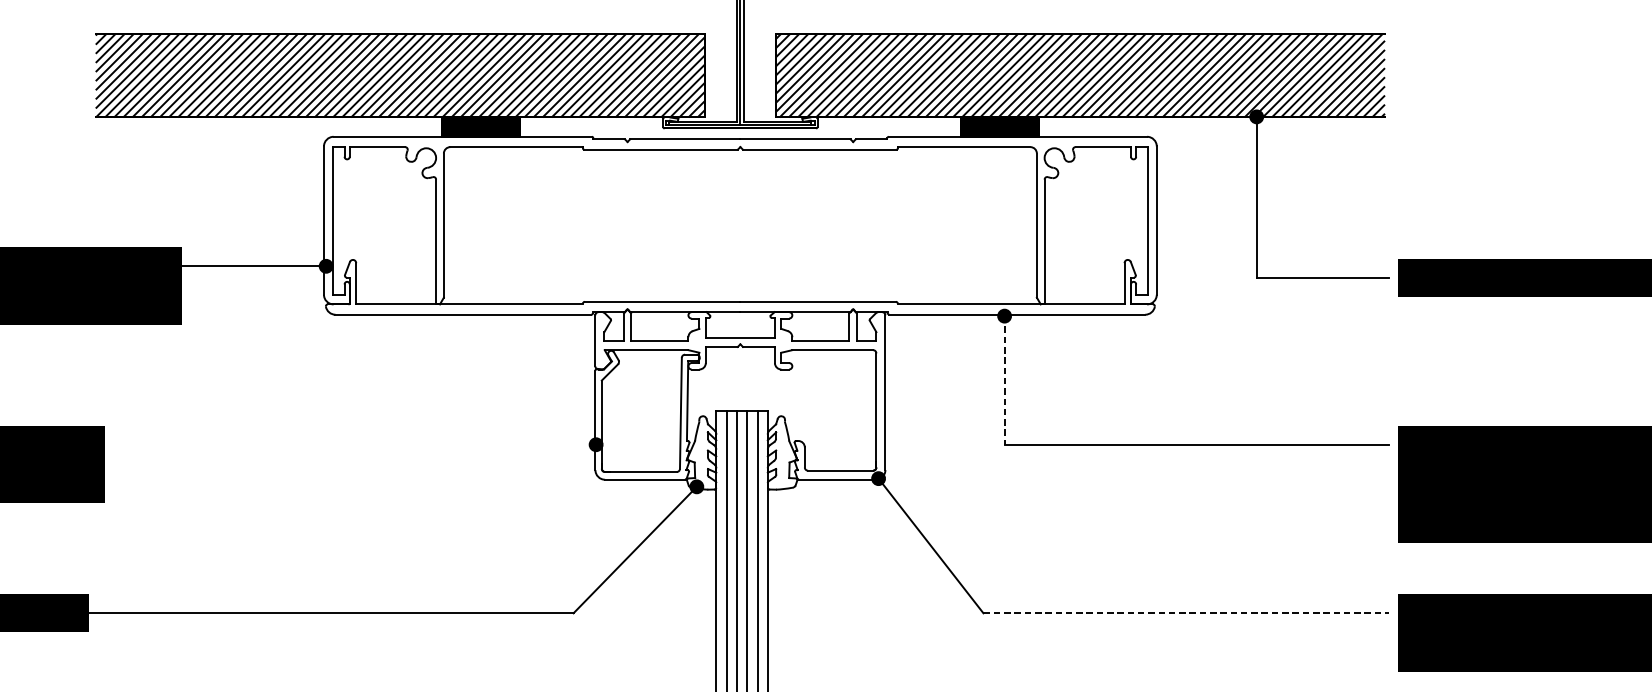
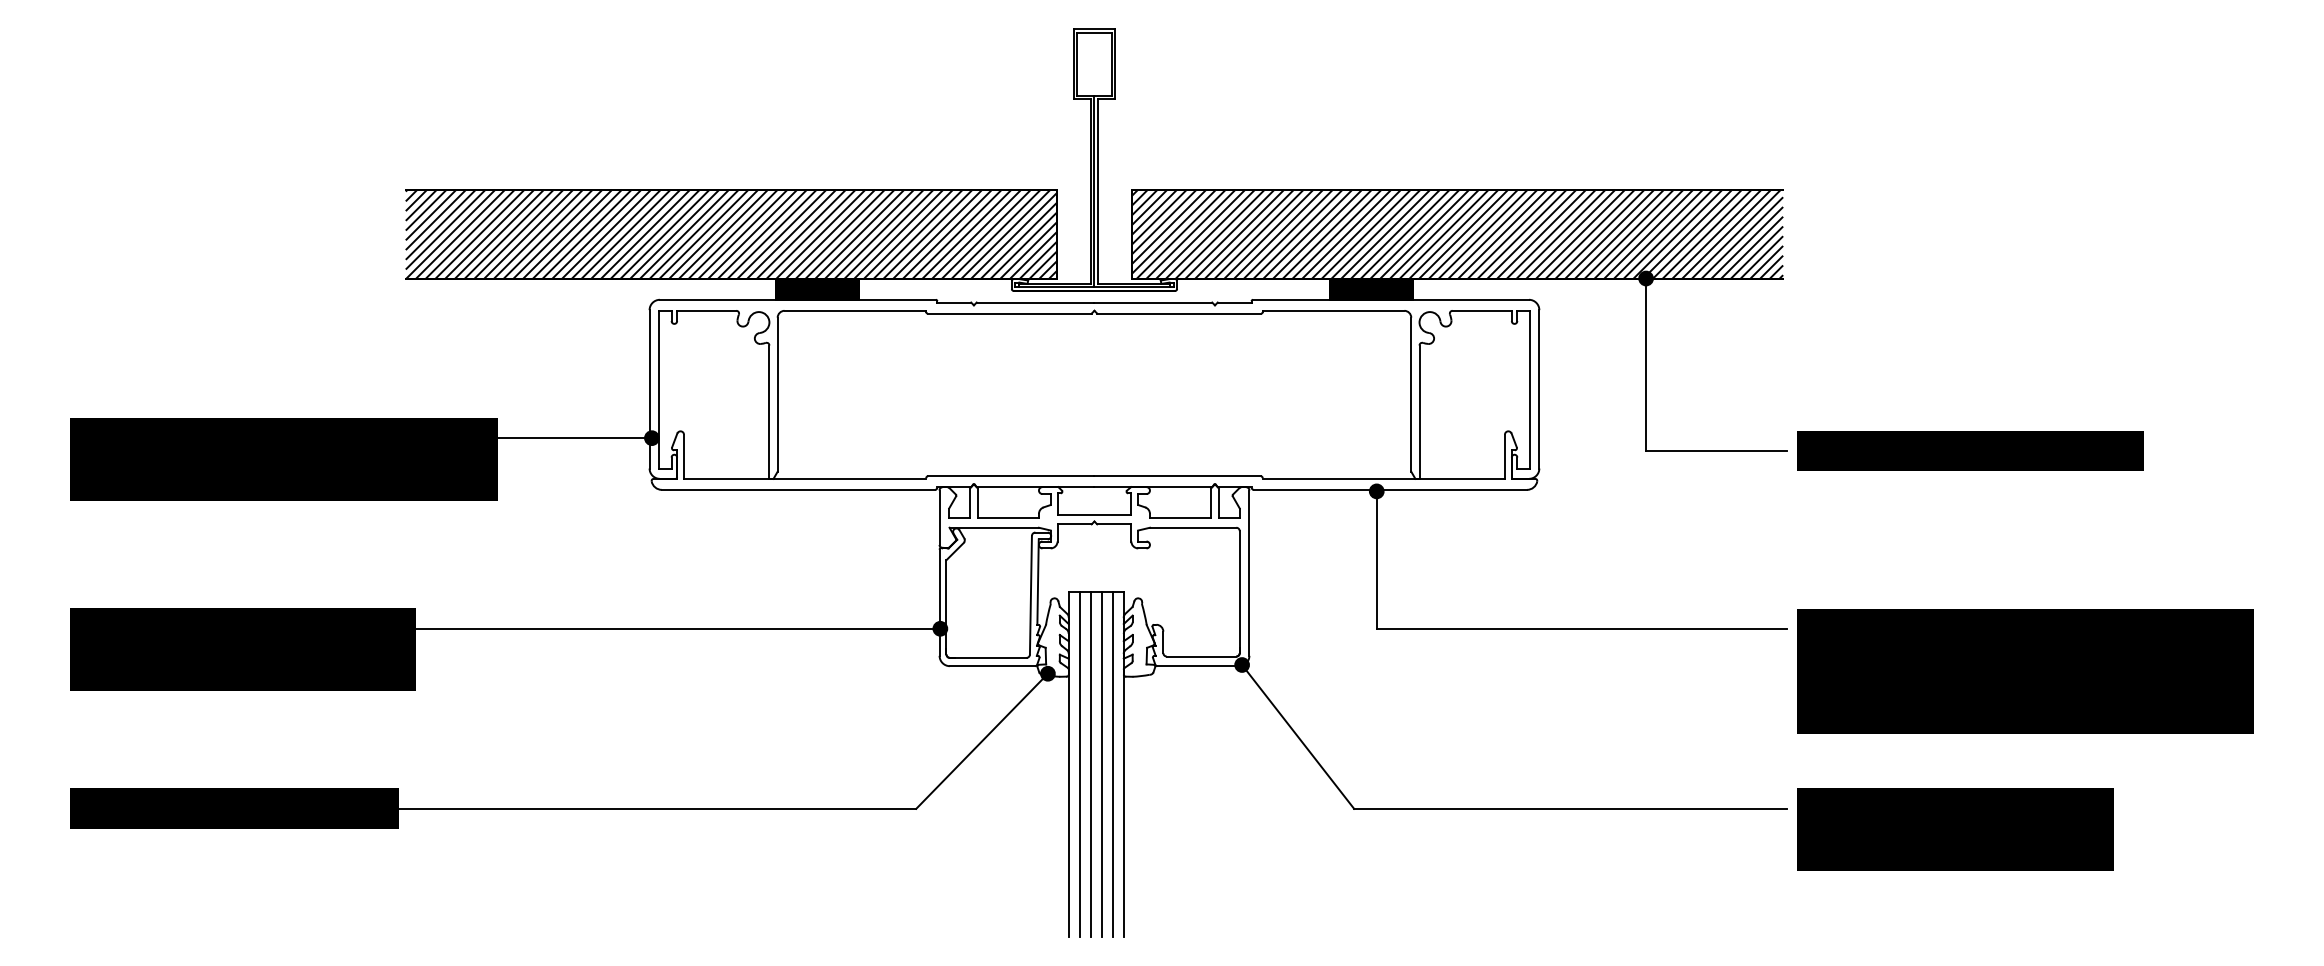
line: (1004, 380) -> (1376, 560), dashed -> solid
line: (321, 444) -> (646, 628), added
line: (1186, 612) -> (1571, 808), dashed -> solid

